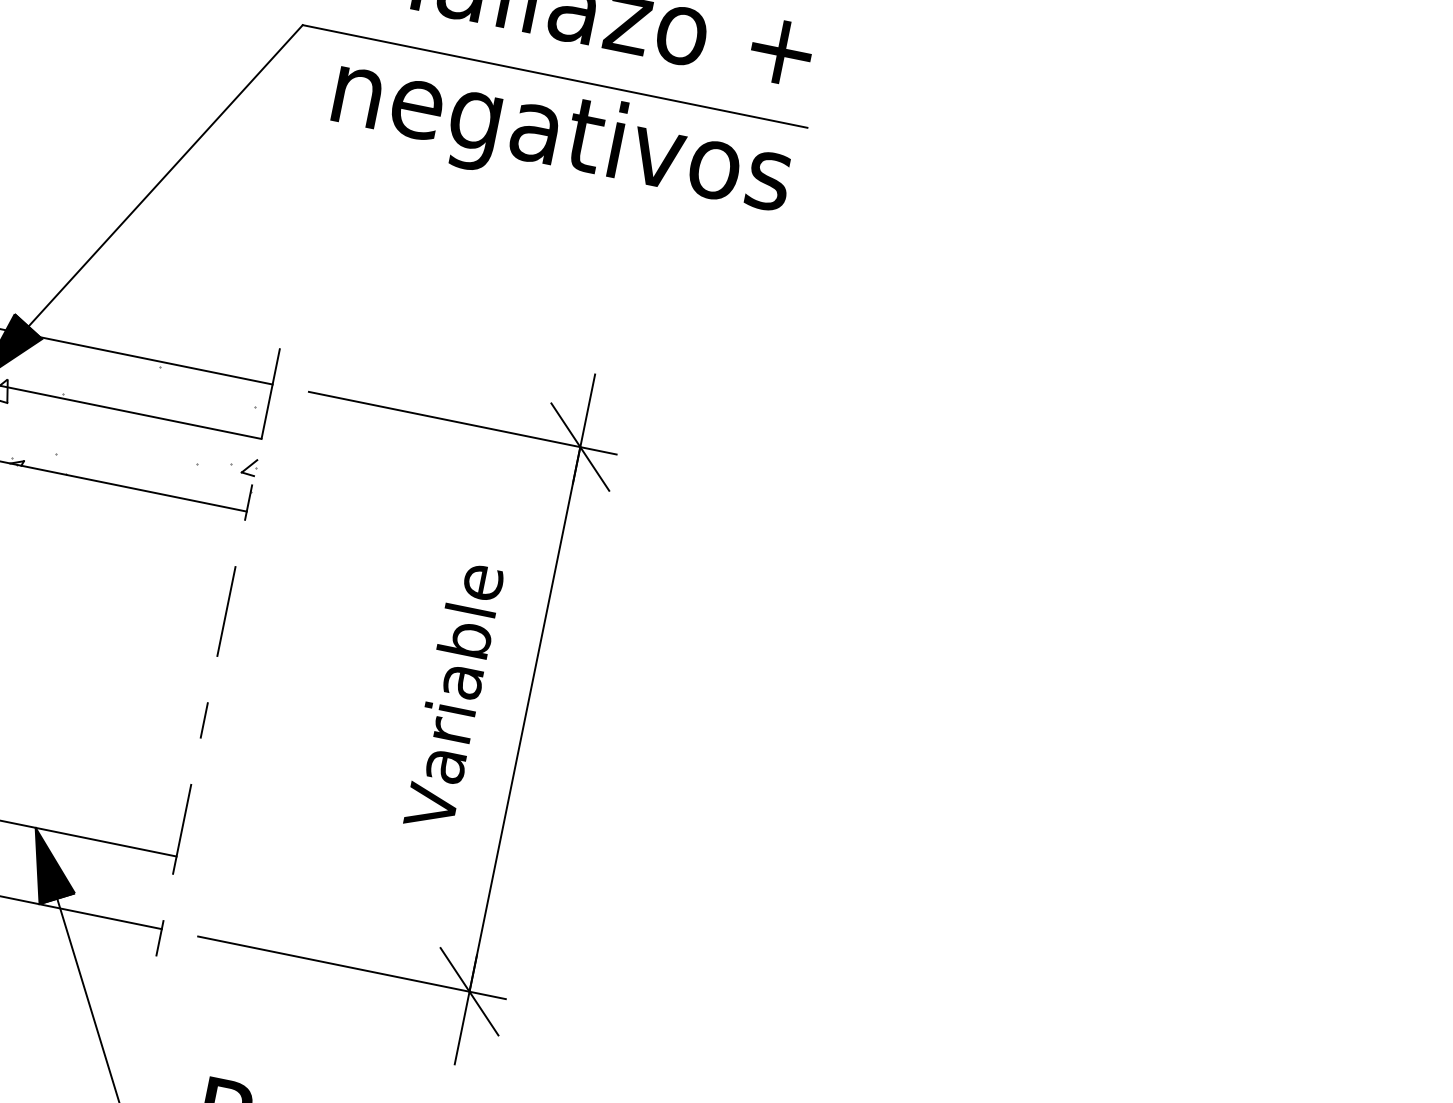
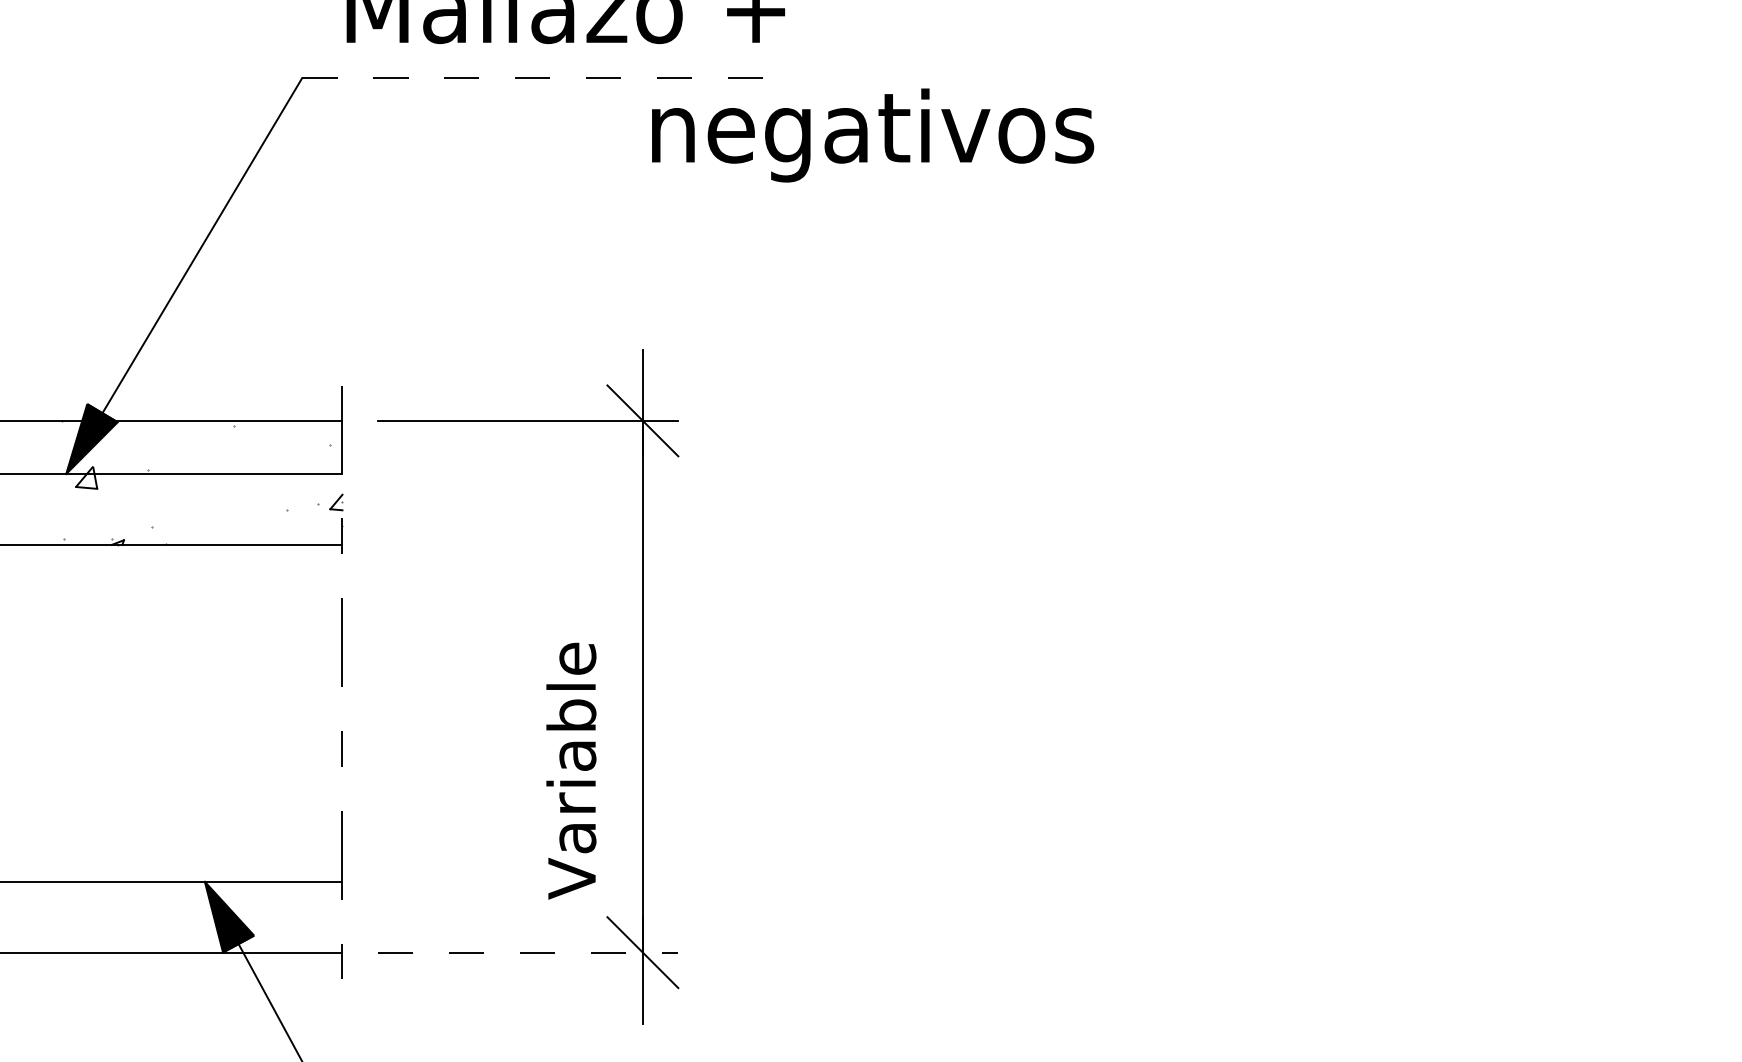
line: (556, 76) -> (549, 78), solid -> dashed
text: (562, 139) -> (873, 135), moved
text: (453, 696) -> (571, 770), moved
line: (352, 967) -> (528, 952), solid -> dashed

